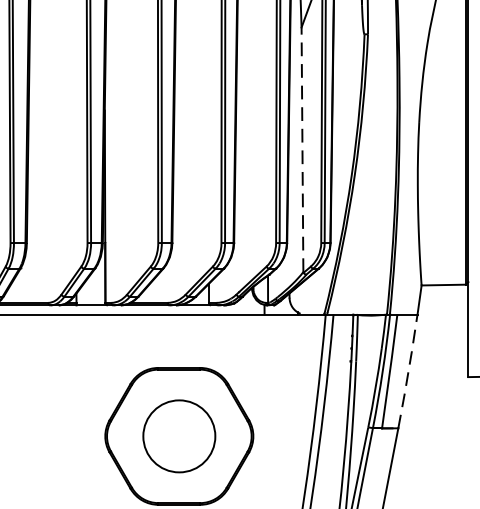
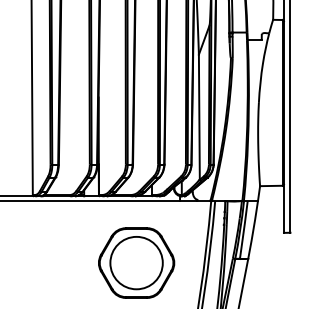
line: (302, 148) -> (199, 116), dashed -> solid
line: (408, 370) -> (253, 229), dashed -> solid
circle: (179, 435) -> (136, 262), size x1.43

